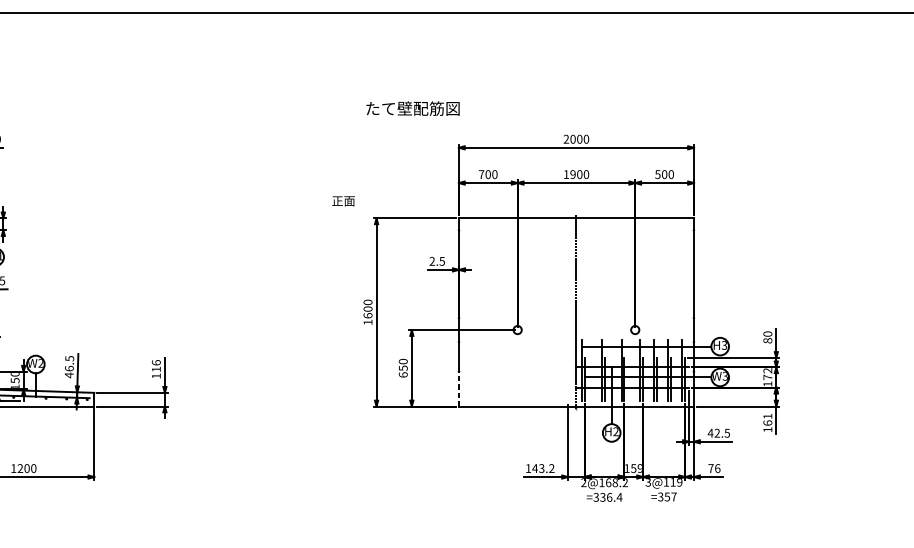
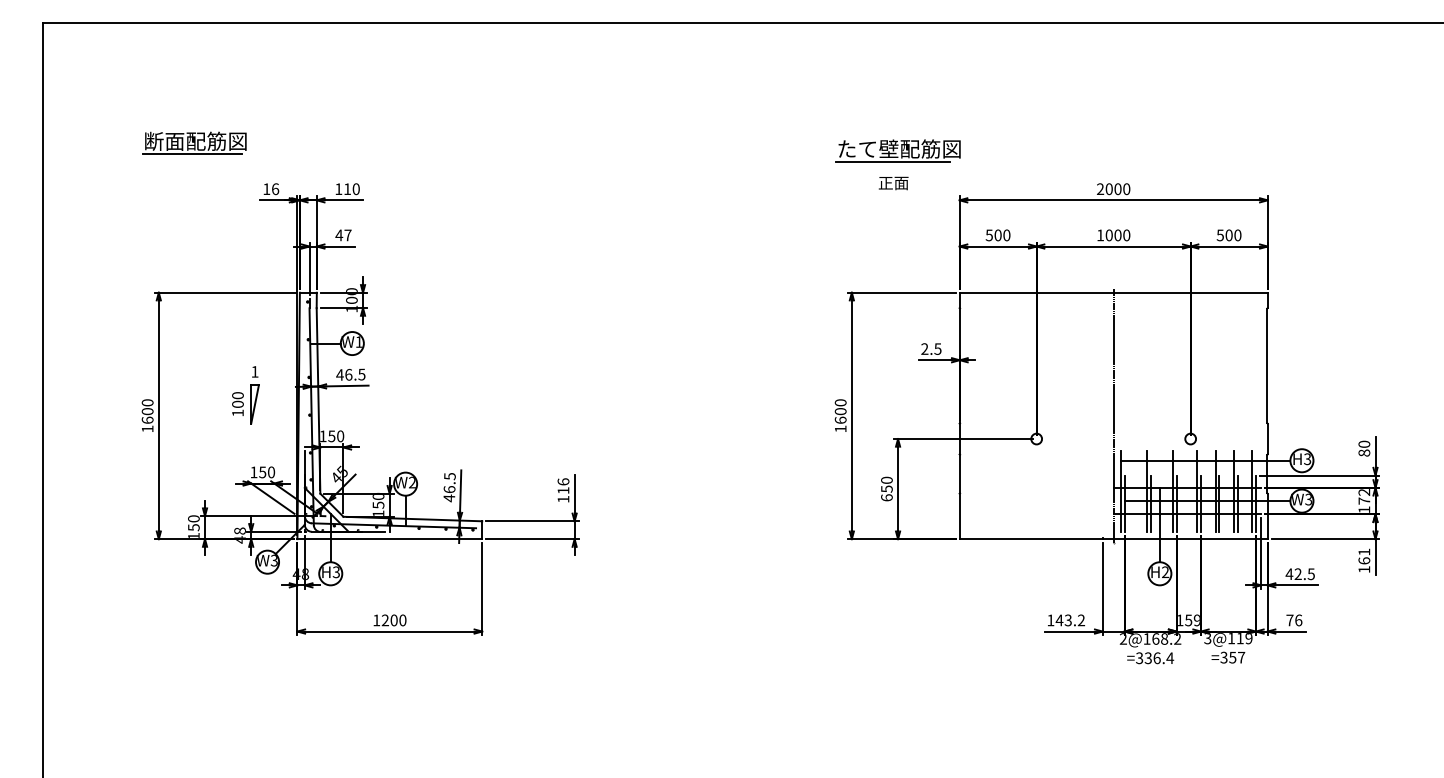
line: (407, 118) -> (892, 161), added
text: (480, 174) -> (988, 235), 700 -> 500
text: (572, 174) -> (1108, 235), 1900 -> 1000
text: (343, 201) -> (893, 183), moved
line: (458, 389) -> (959, 516), dashed -> solid

